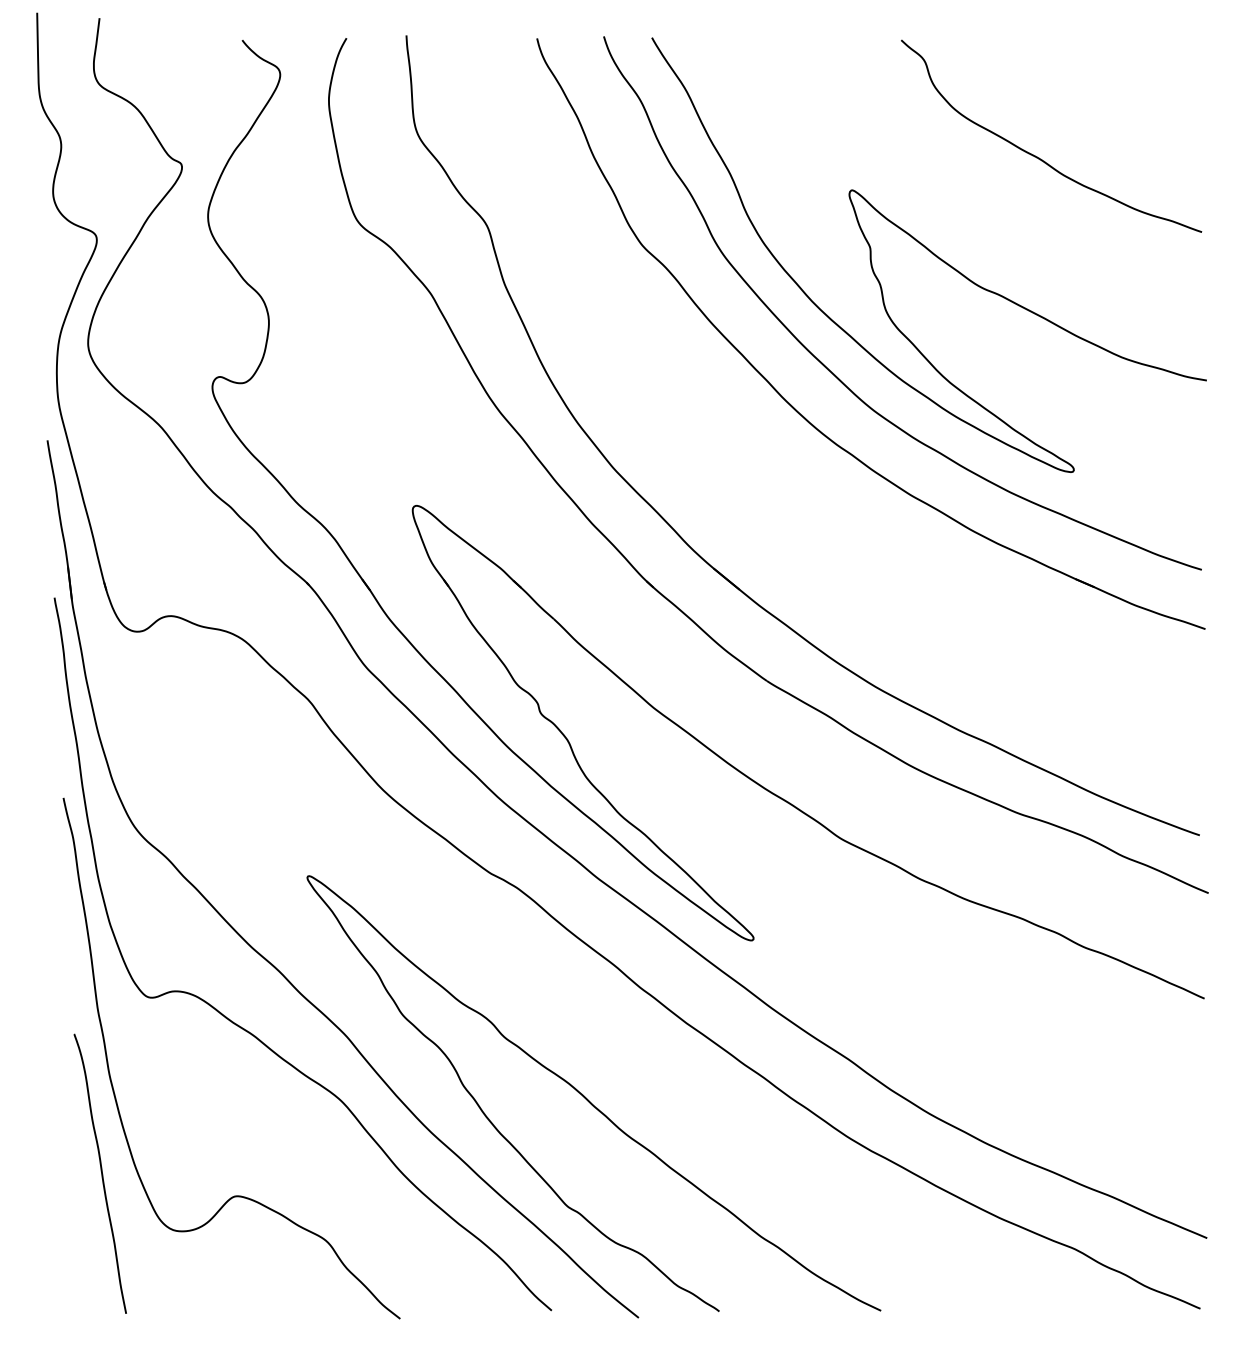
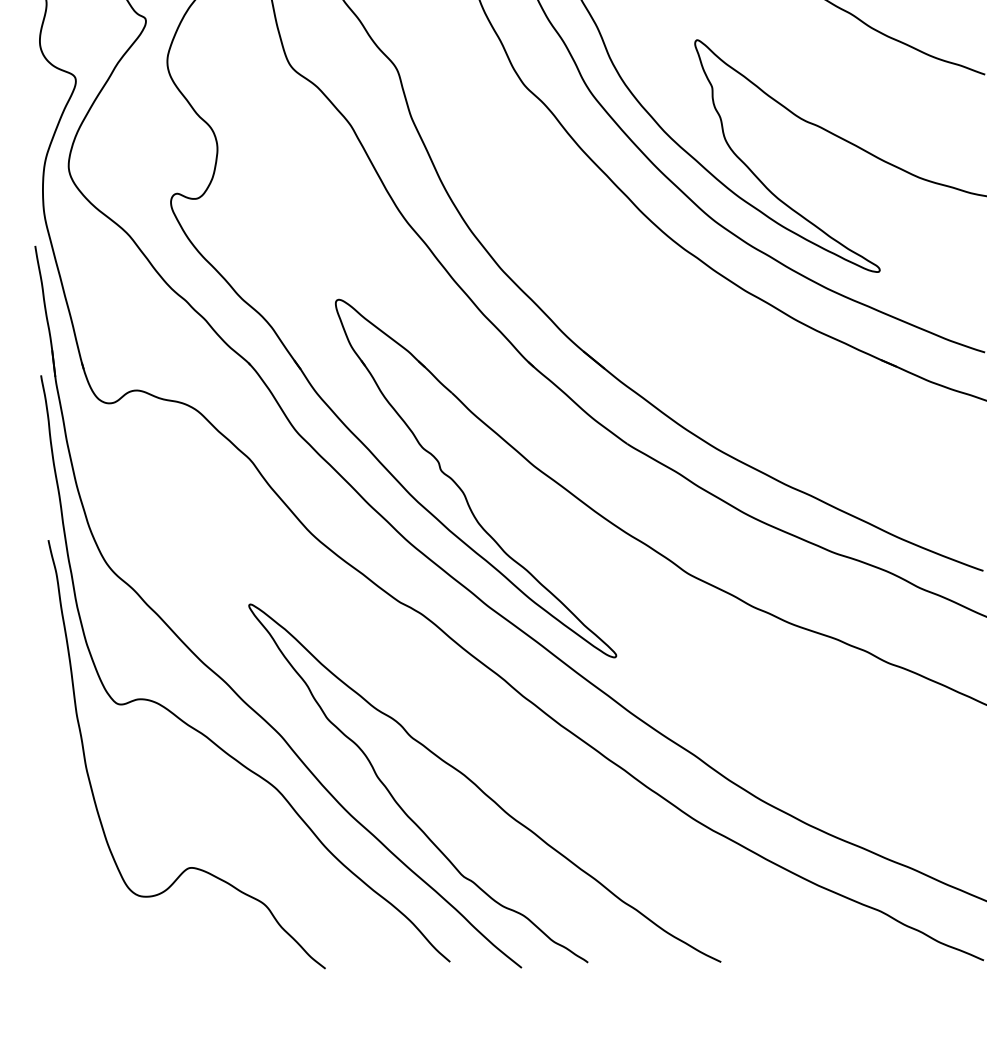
curve: (101, 1173) -> (79, 849), removed

